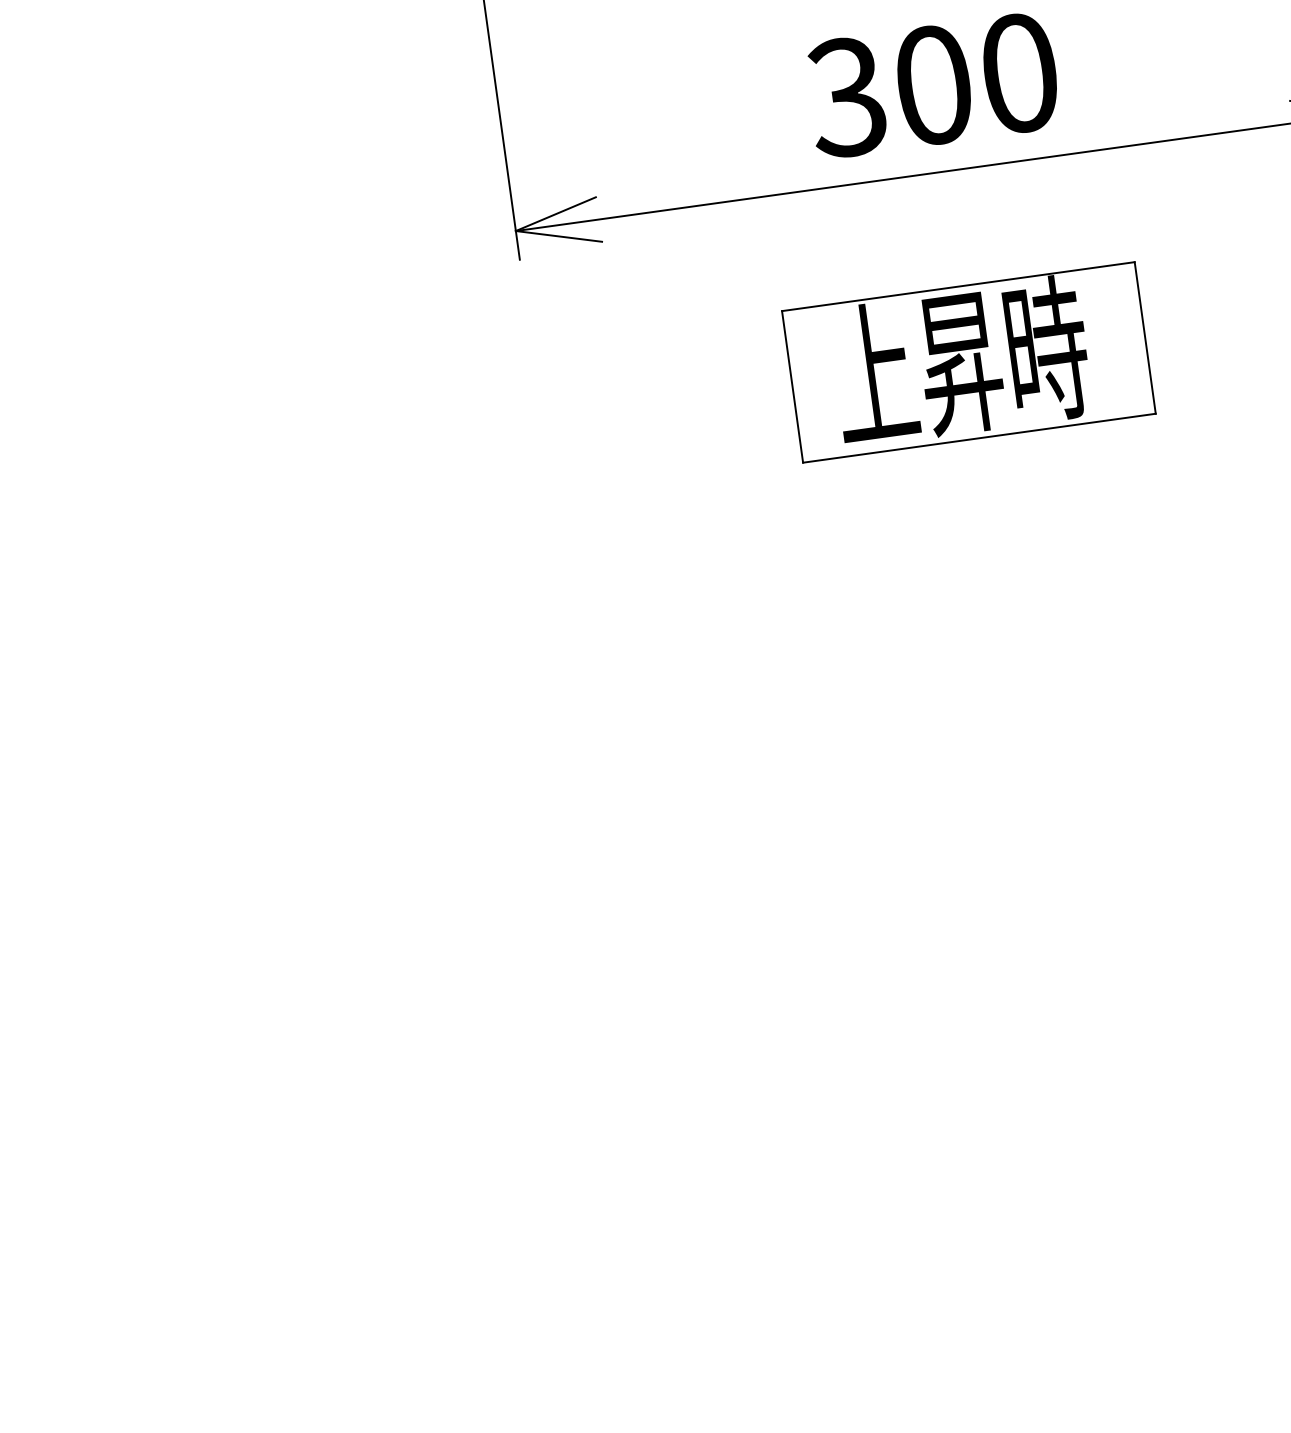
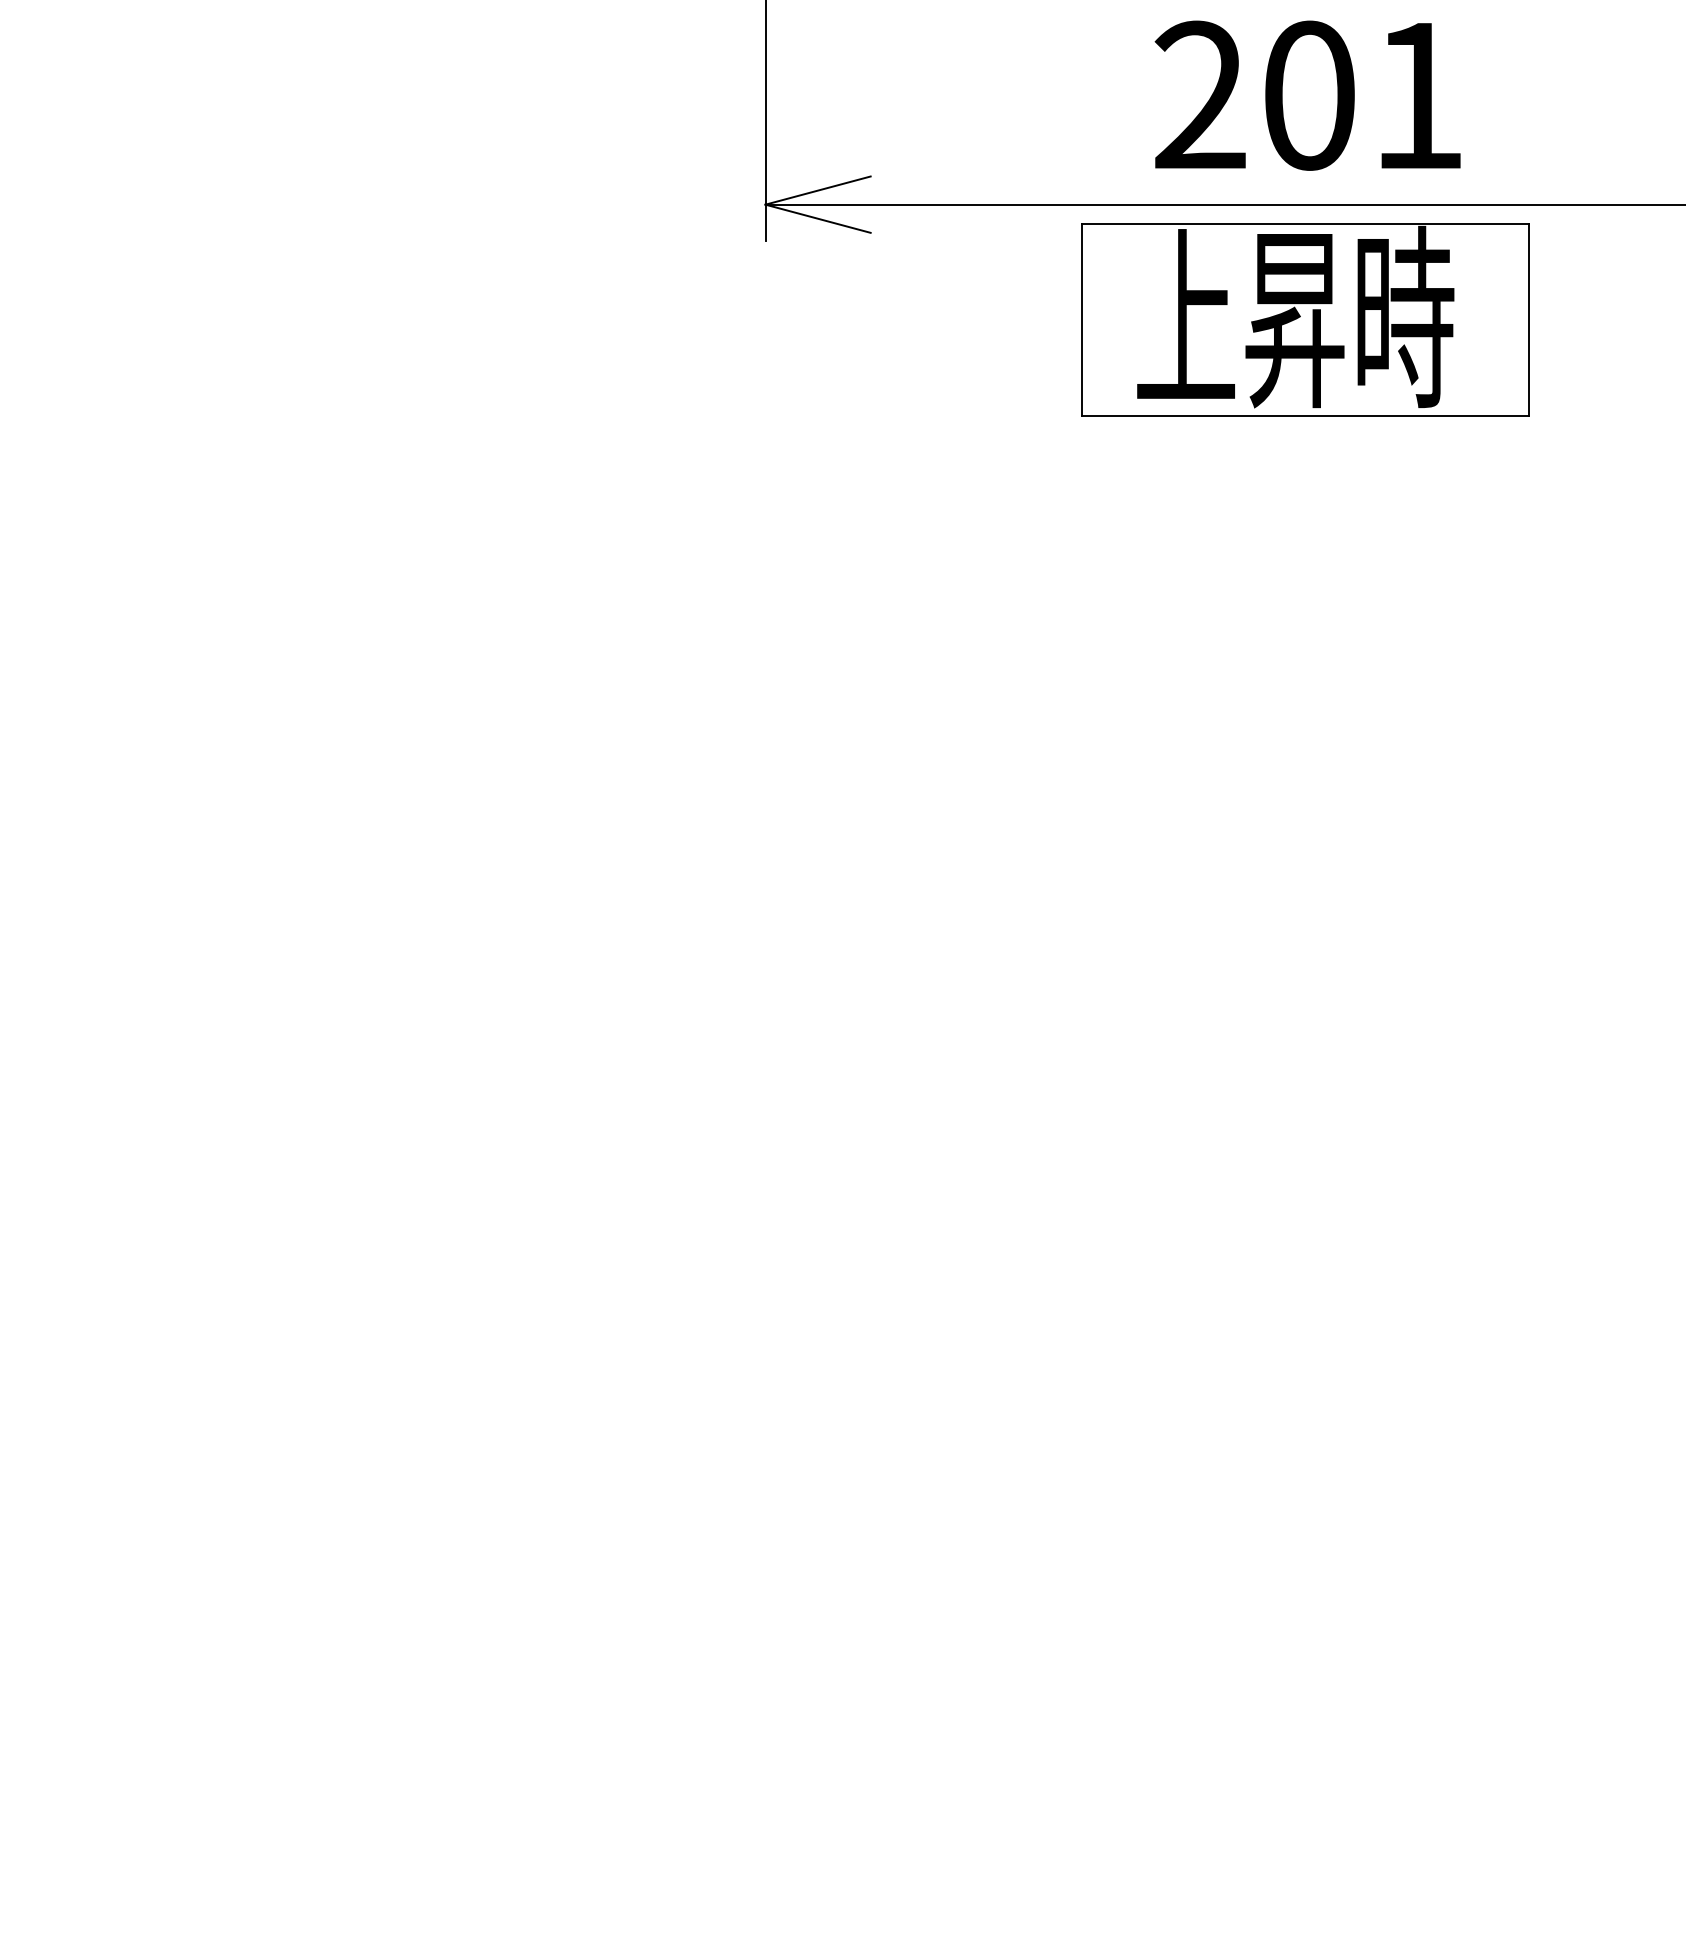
text: (932, 85) -> (1307, 95), 300 -> 201
part: (968, 362) -> (1305, 319), moved

